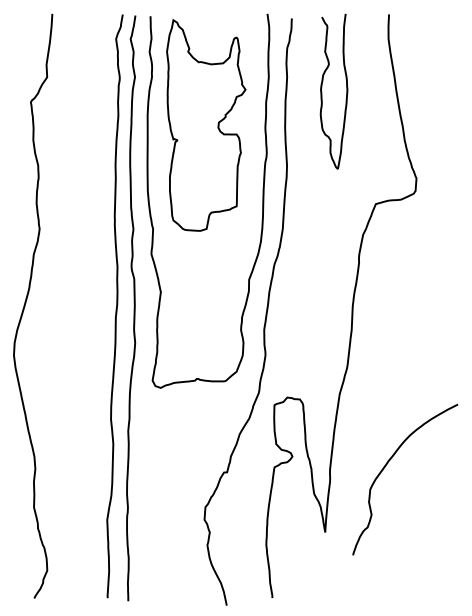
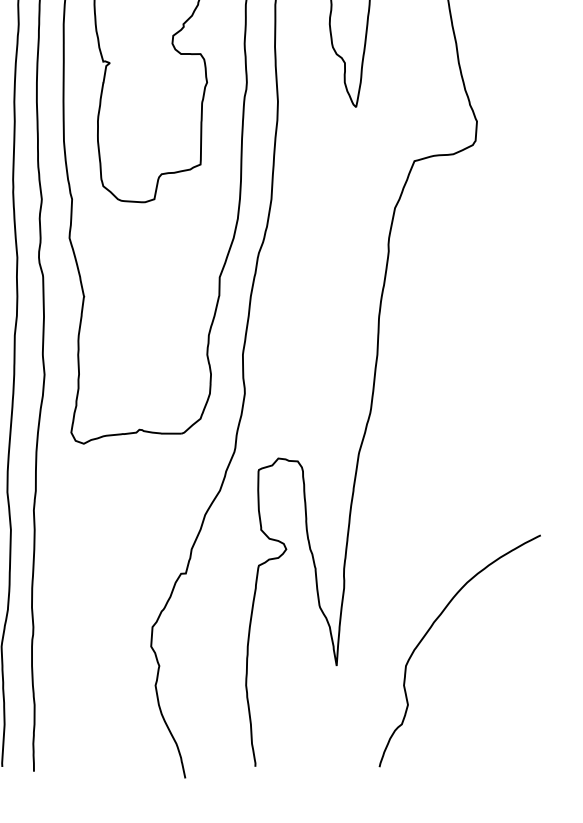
curve: (386, 466) -> (430, 630), moved

